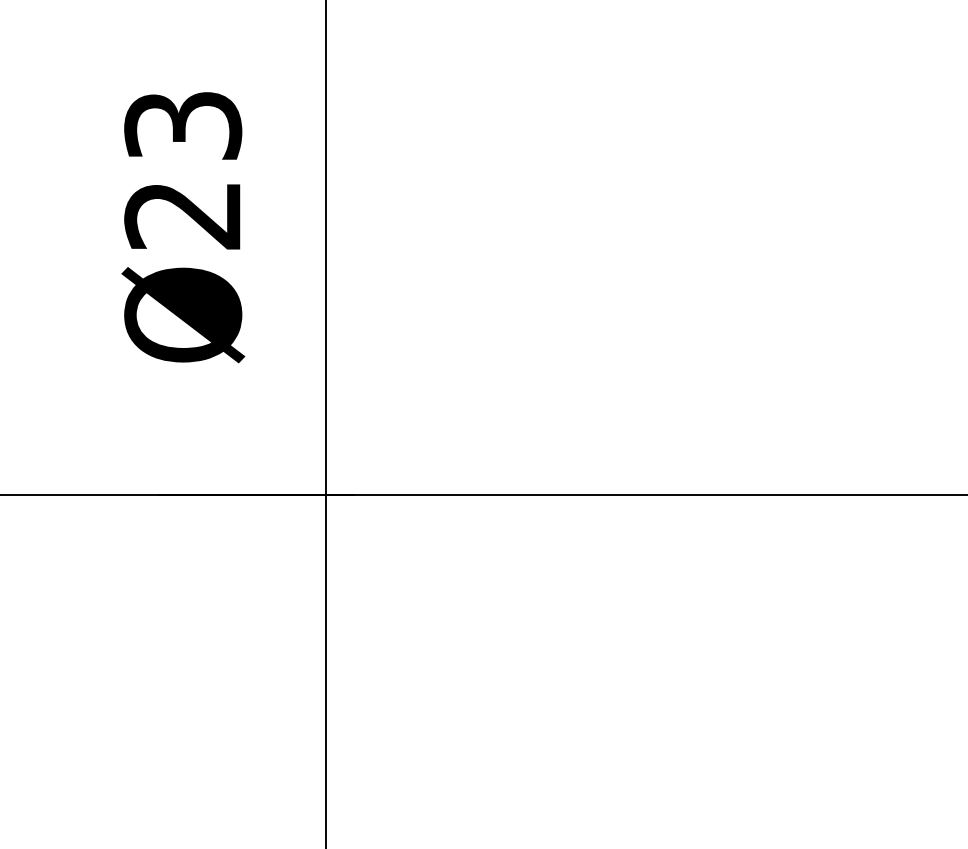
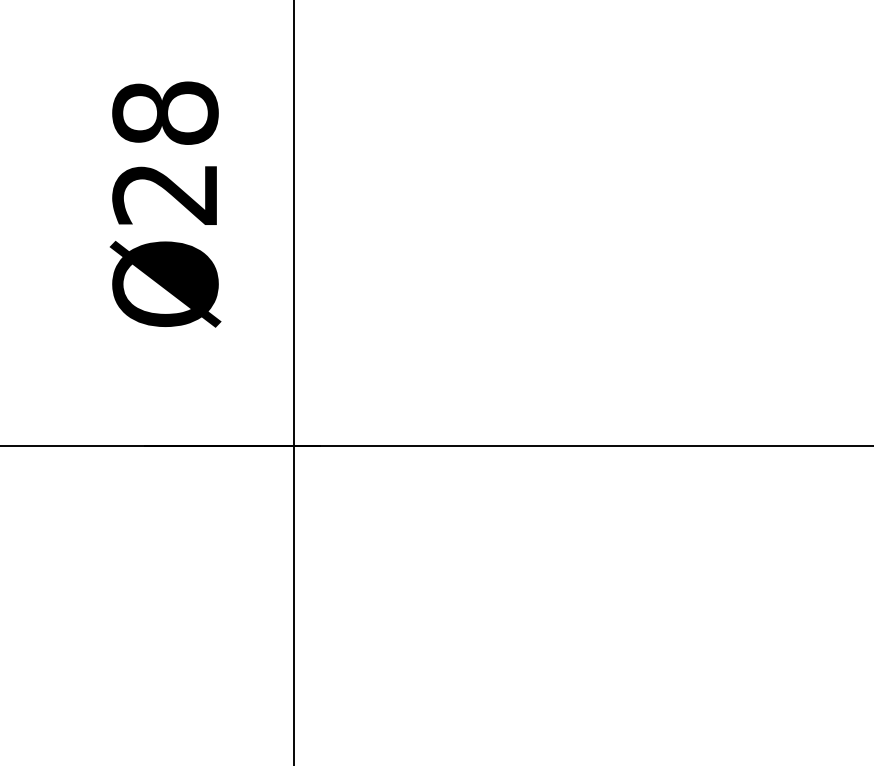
text: (183, 125) -> (165, 113), Ø23 -> Ø28

